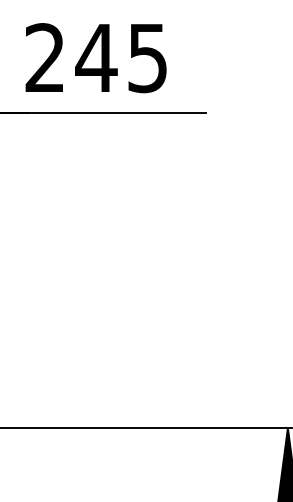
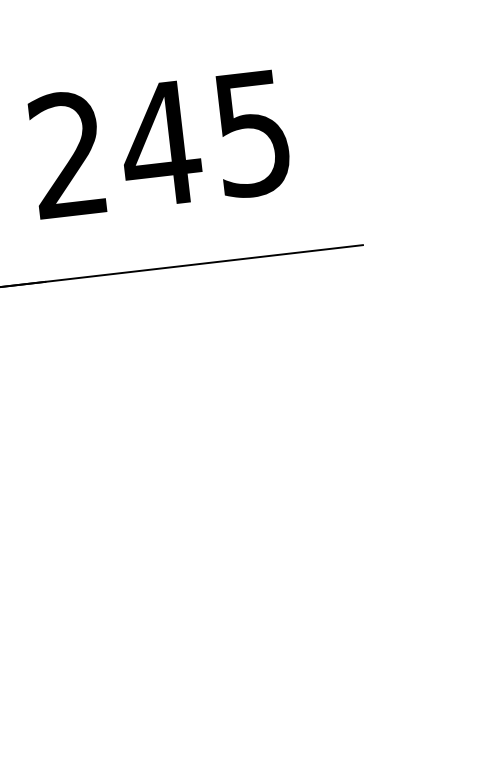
text: (95, 58) -> (158, 145), moved

